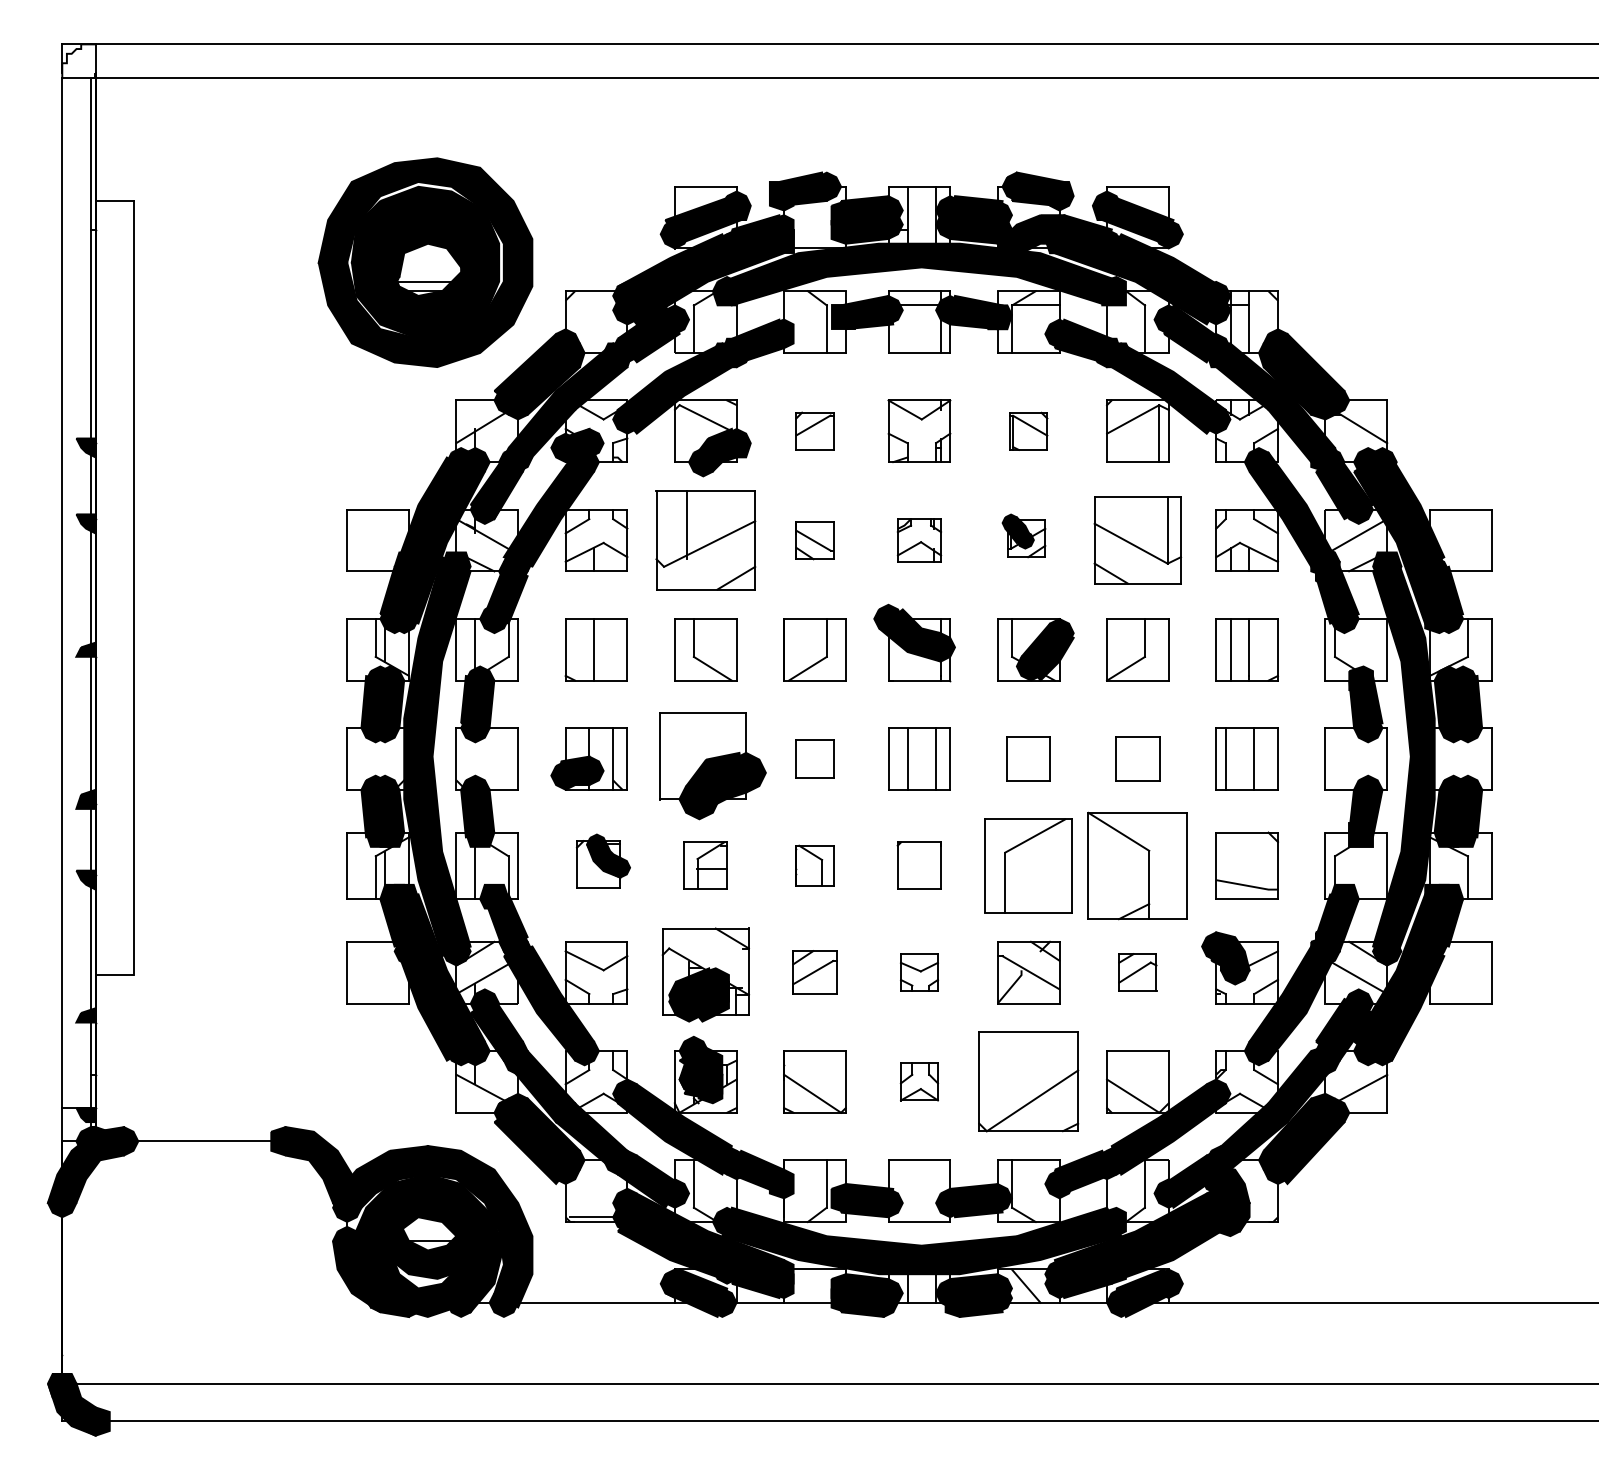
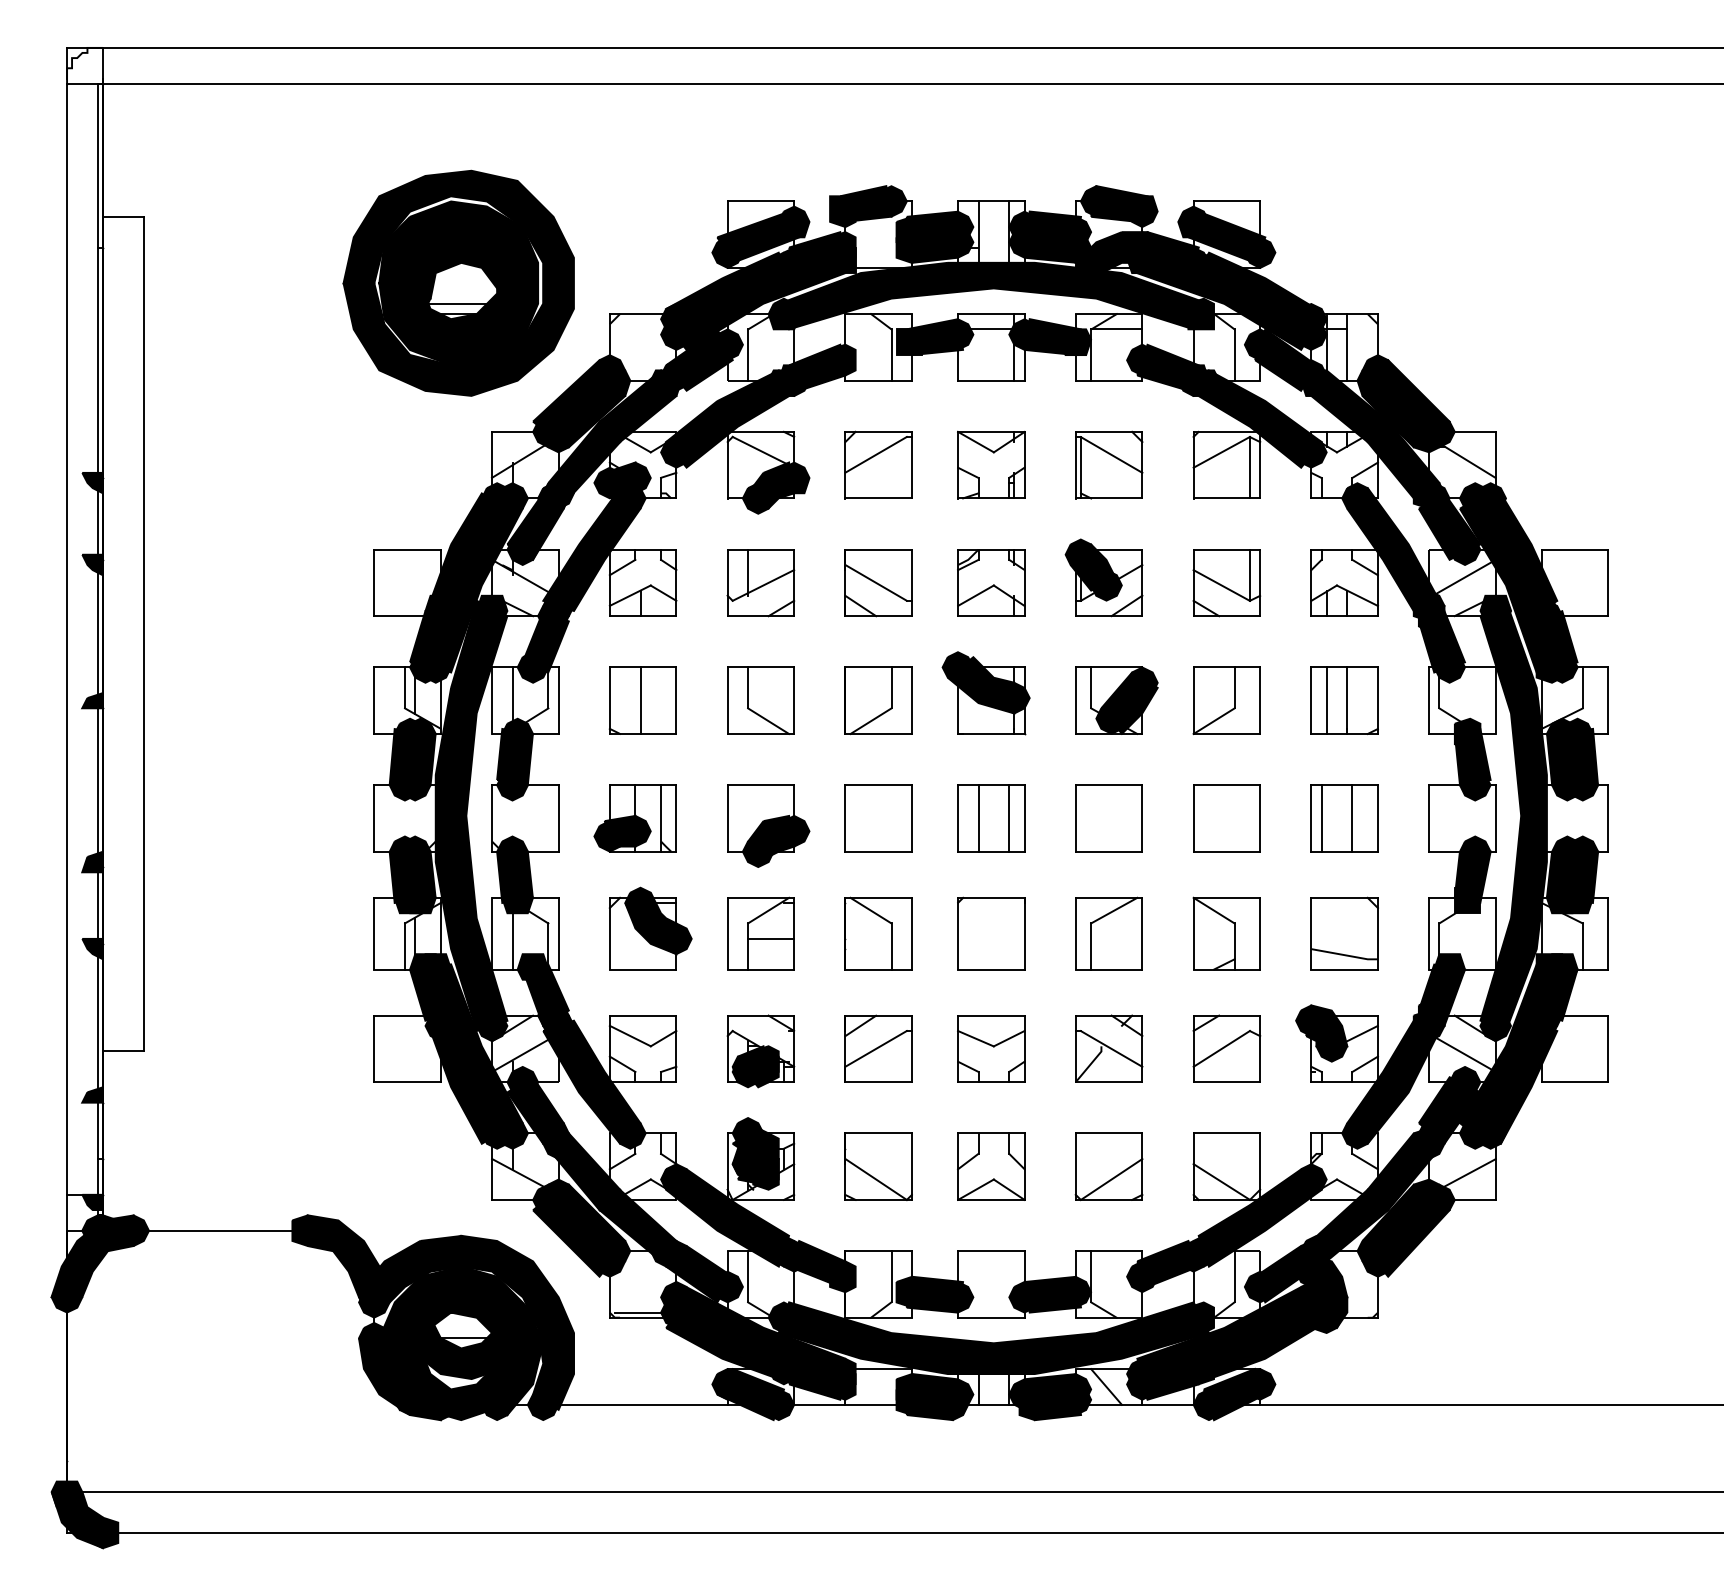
part: (814, 430) -> (878, 464), size x1.67
part: (1028, 431) -> (1108, 465), size x1.67
part: (1023, 535) -> (1103, 577), size x1.67
part: (705, 540) -> (760, 582), size x0.62
part: (814, 540) -> (878, 582), size x1.67
part: (919, 540) -> (991, 582), size x1.43
part: (1137, 540) -> (1226, 582), size x0.71
part: (814, 758) -> (878, 817), size x1.67
part: (1028, 758) -> (1108, 817), size x1.43
part: (1137, 758) -> (1226, 817), size x1.43
part: (712, 765) -> (768, 825), size x0.71
part: (603, 860) -> (650, 927), size x1.43
part: (705, 865) -> (760, 933), size x1.43
part: (814, 865) -> (878, 933), size x1.67
part: (918, 865) -> (990, 933), size x1.43
part: (1028, 865) -> (1108, 933), size x0.71
part: (1137, 865) -> (1226, 933), size x0.62
part: (814, 972) -> (878, 1048), size x1.43
part: (919, 972) -> (991, 1048), size x1.67
part: (1137, 972) -> (1226, 1048), size x1.67
part: (705, 974) -> (760, 1050), size x0.71
part: (919, 1081) -> (991, 1166), size x1.67
part: (1028, 1081) -> (1108, 1166), size x0.62

